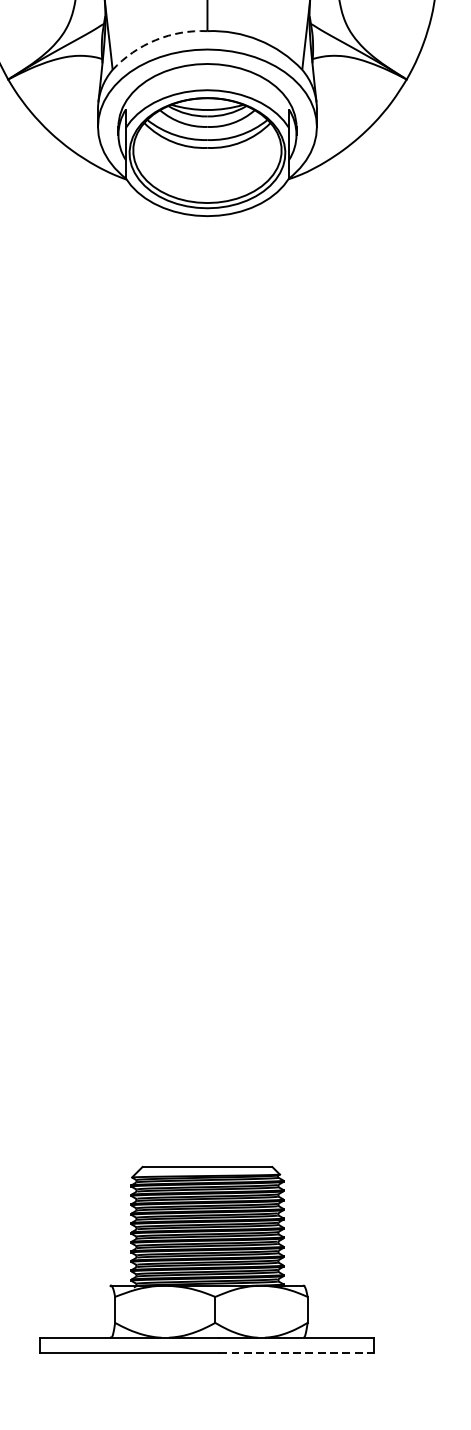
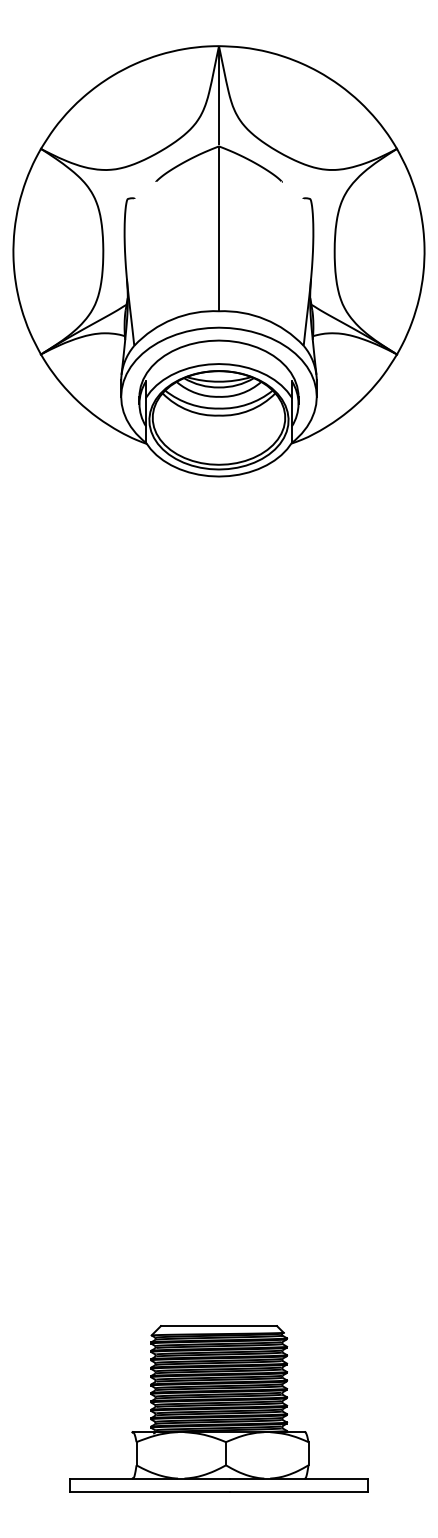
arc: (155, 40) -> (172, 319), dashed -> solid
line: (297, 1352) -> (299, 1491), dashed -> solid

